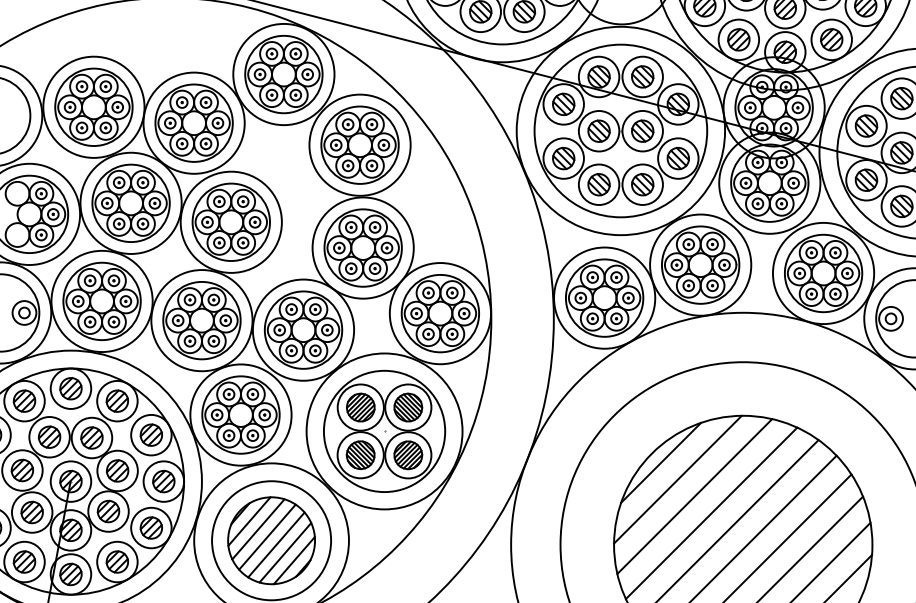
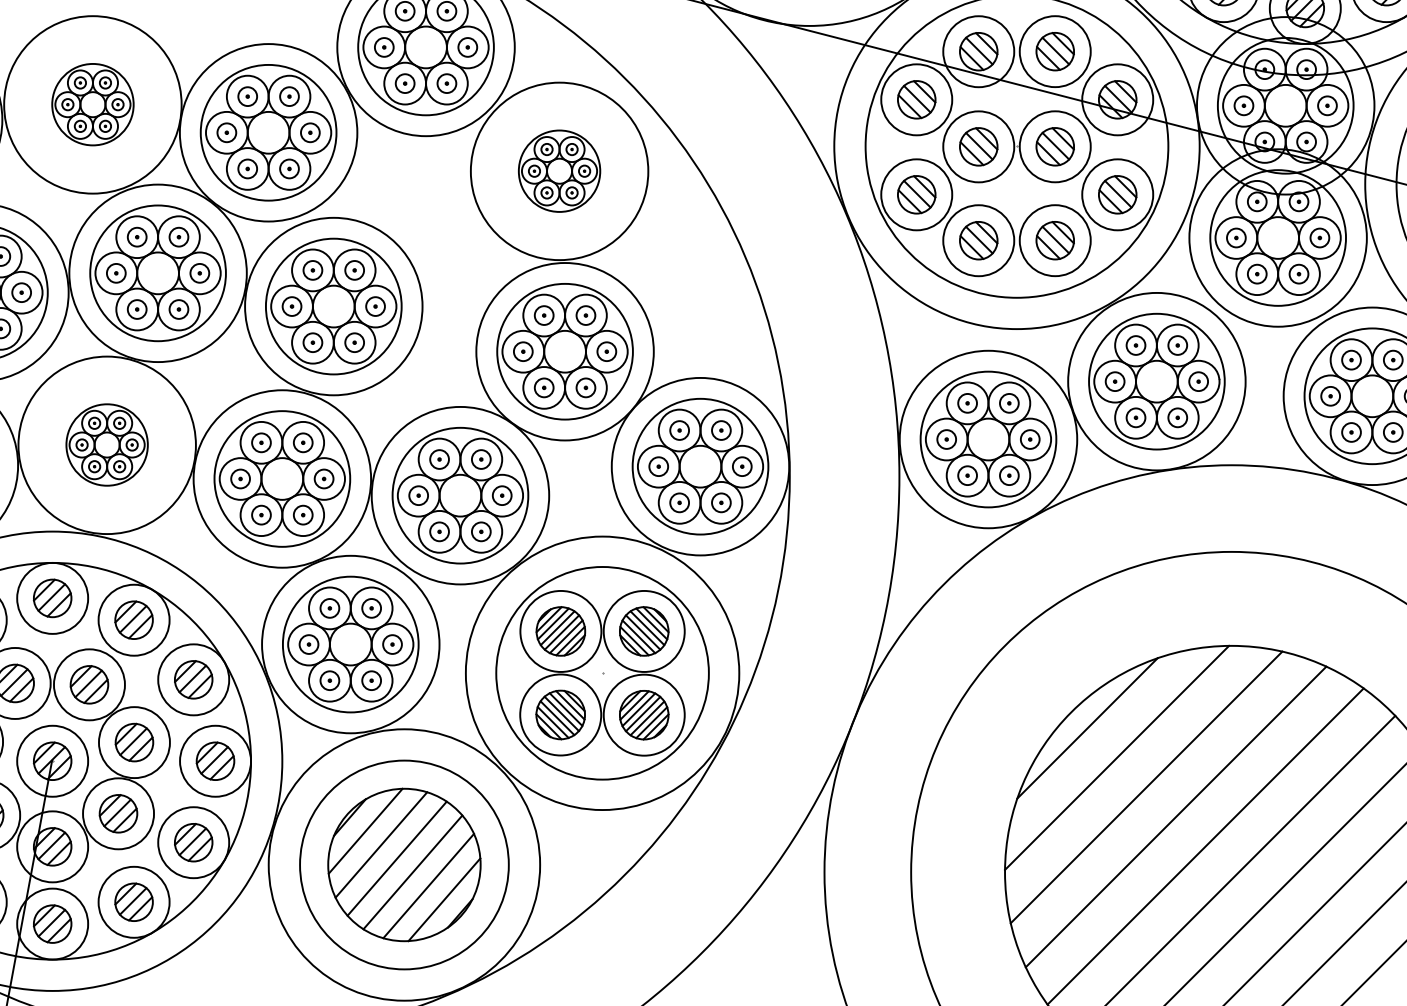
part: (93, 106) -> (92, 103), size x0.6
part: (359, 144) -> (558, 170), size x0.6
part: (101, 300) -> (106, 443), size x0.6

